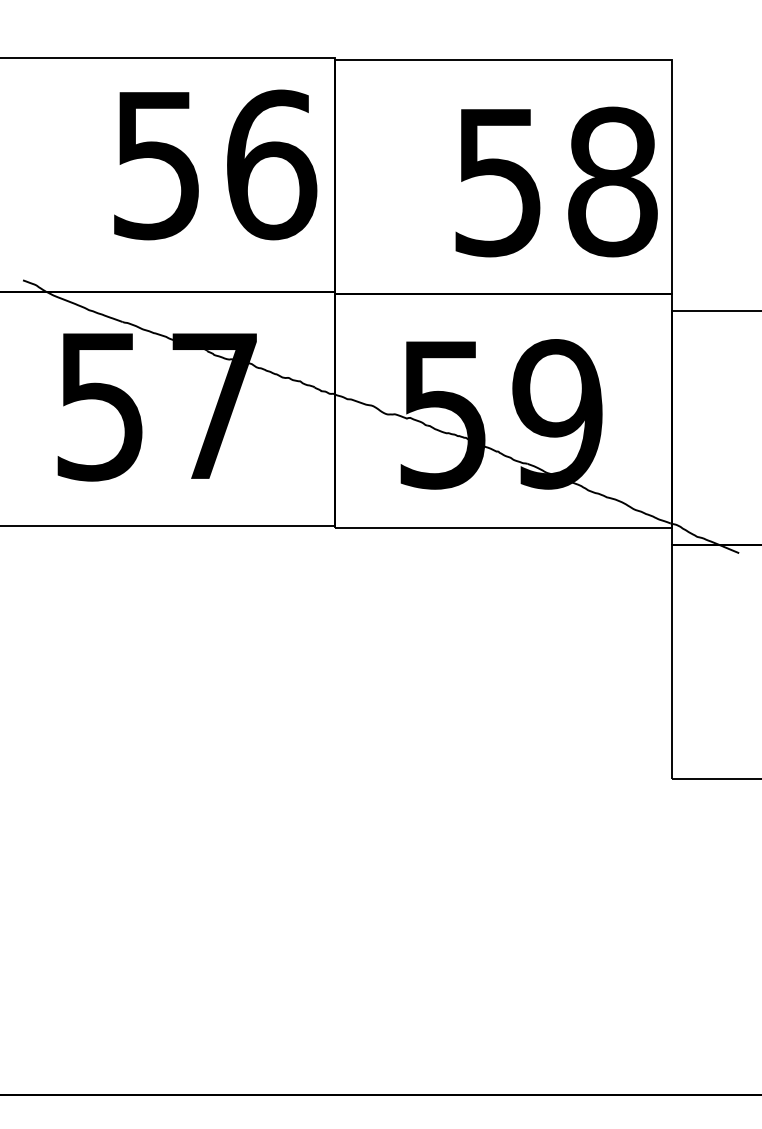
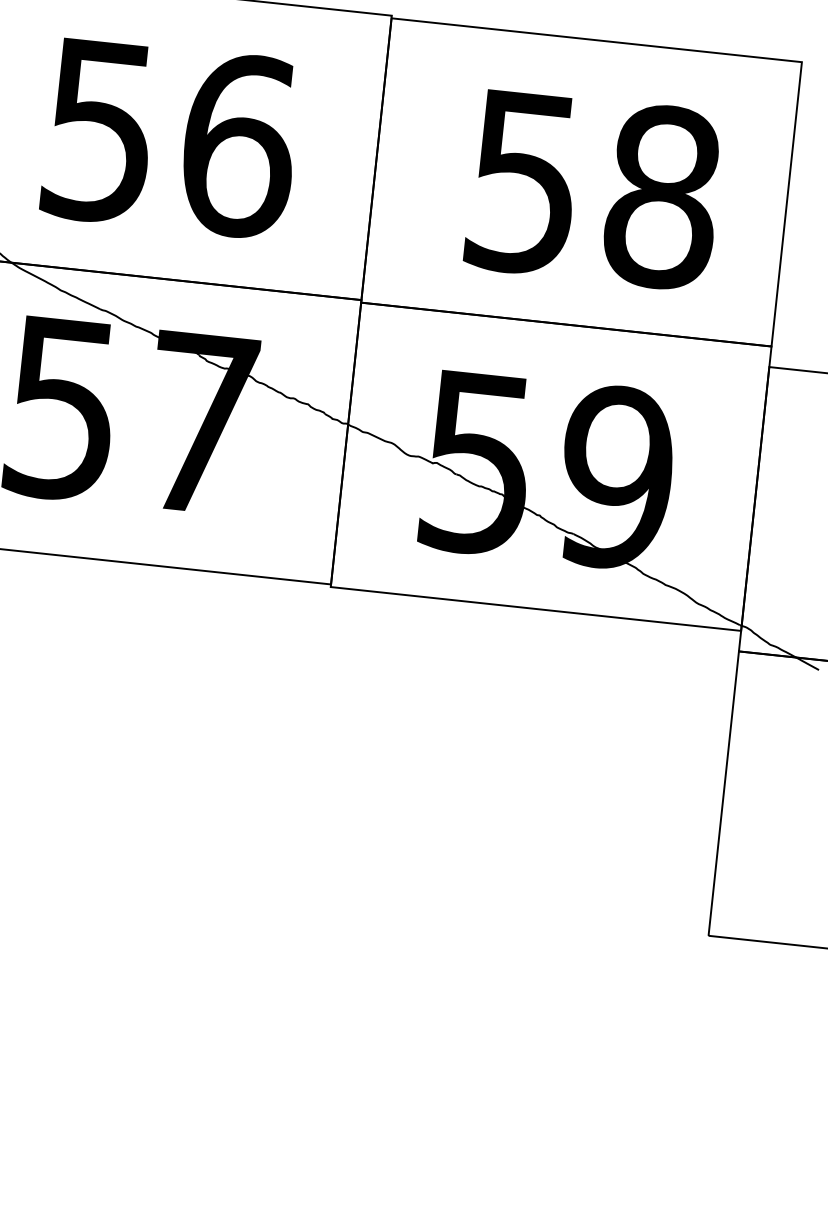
text: (215, 164) -> (170, 137), moved
text: (556, 181) -> (594, 189), moved

